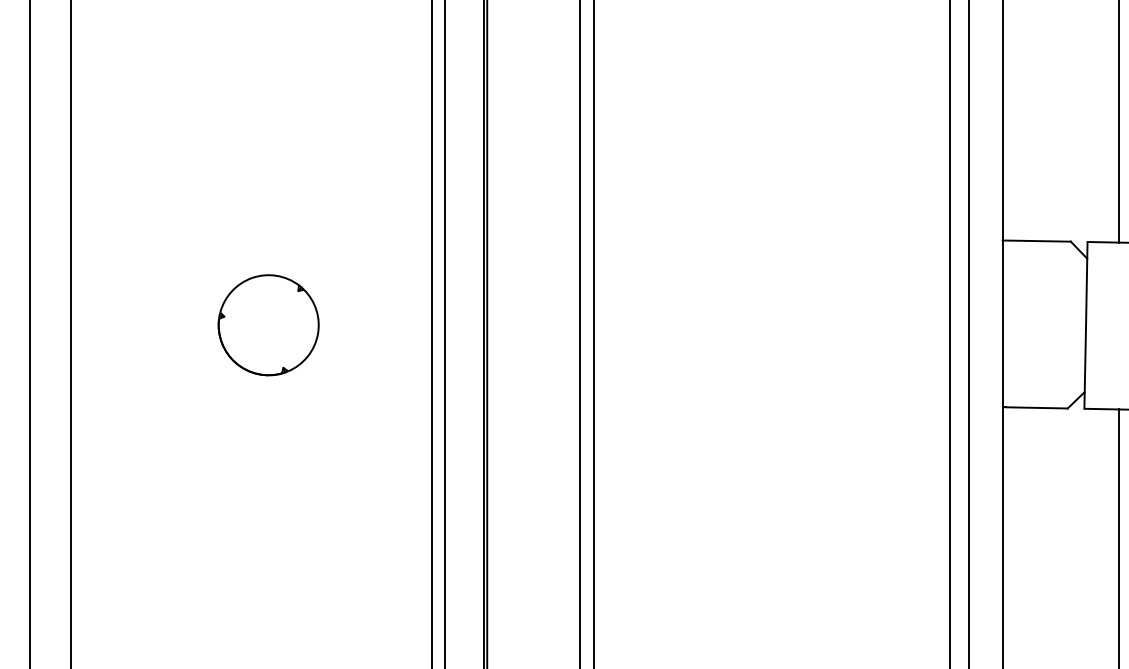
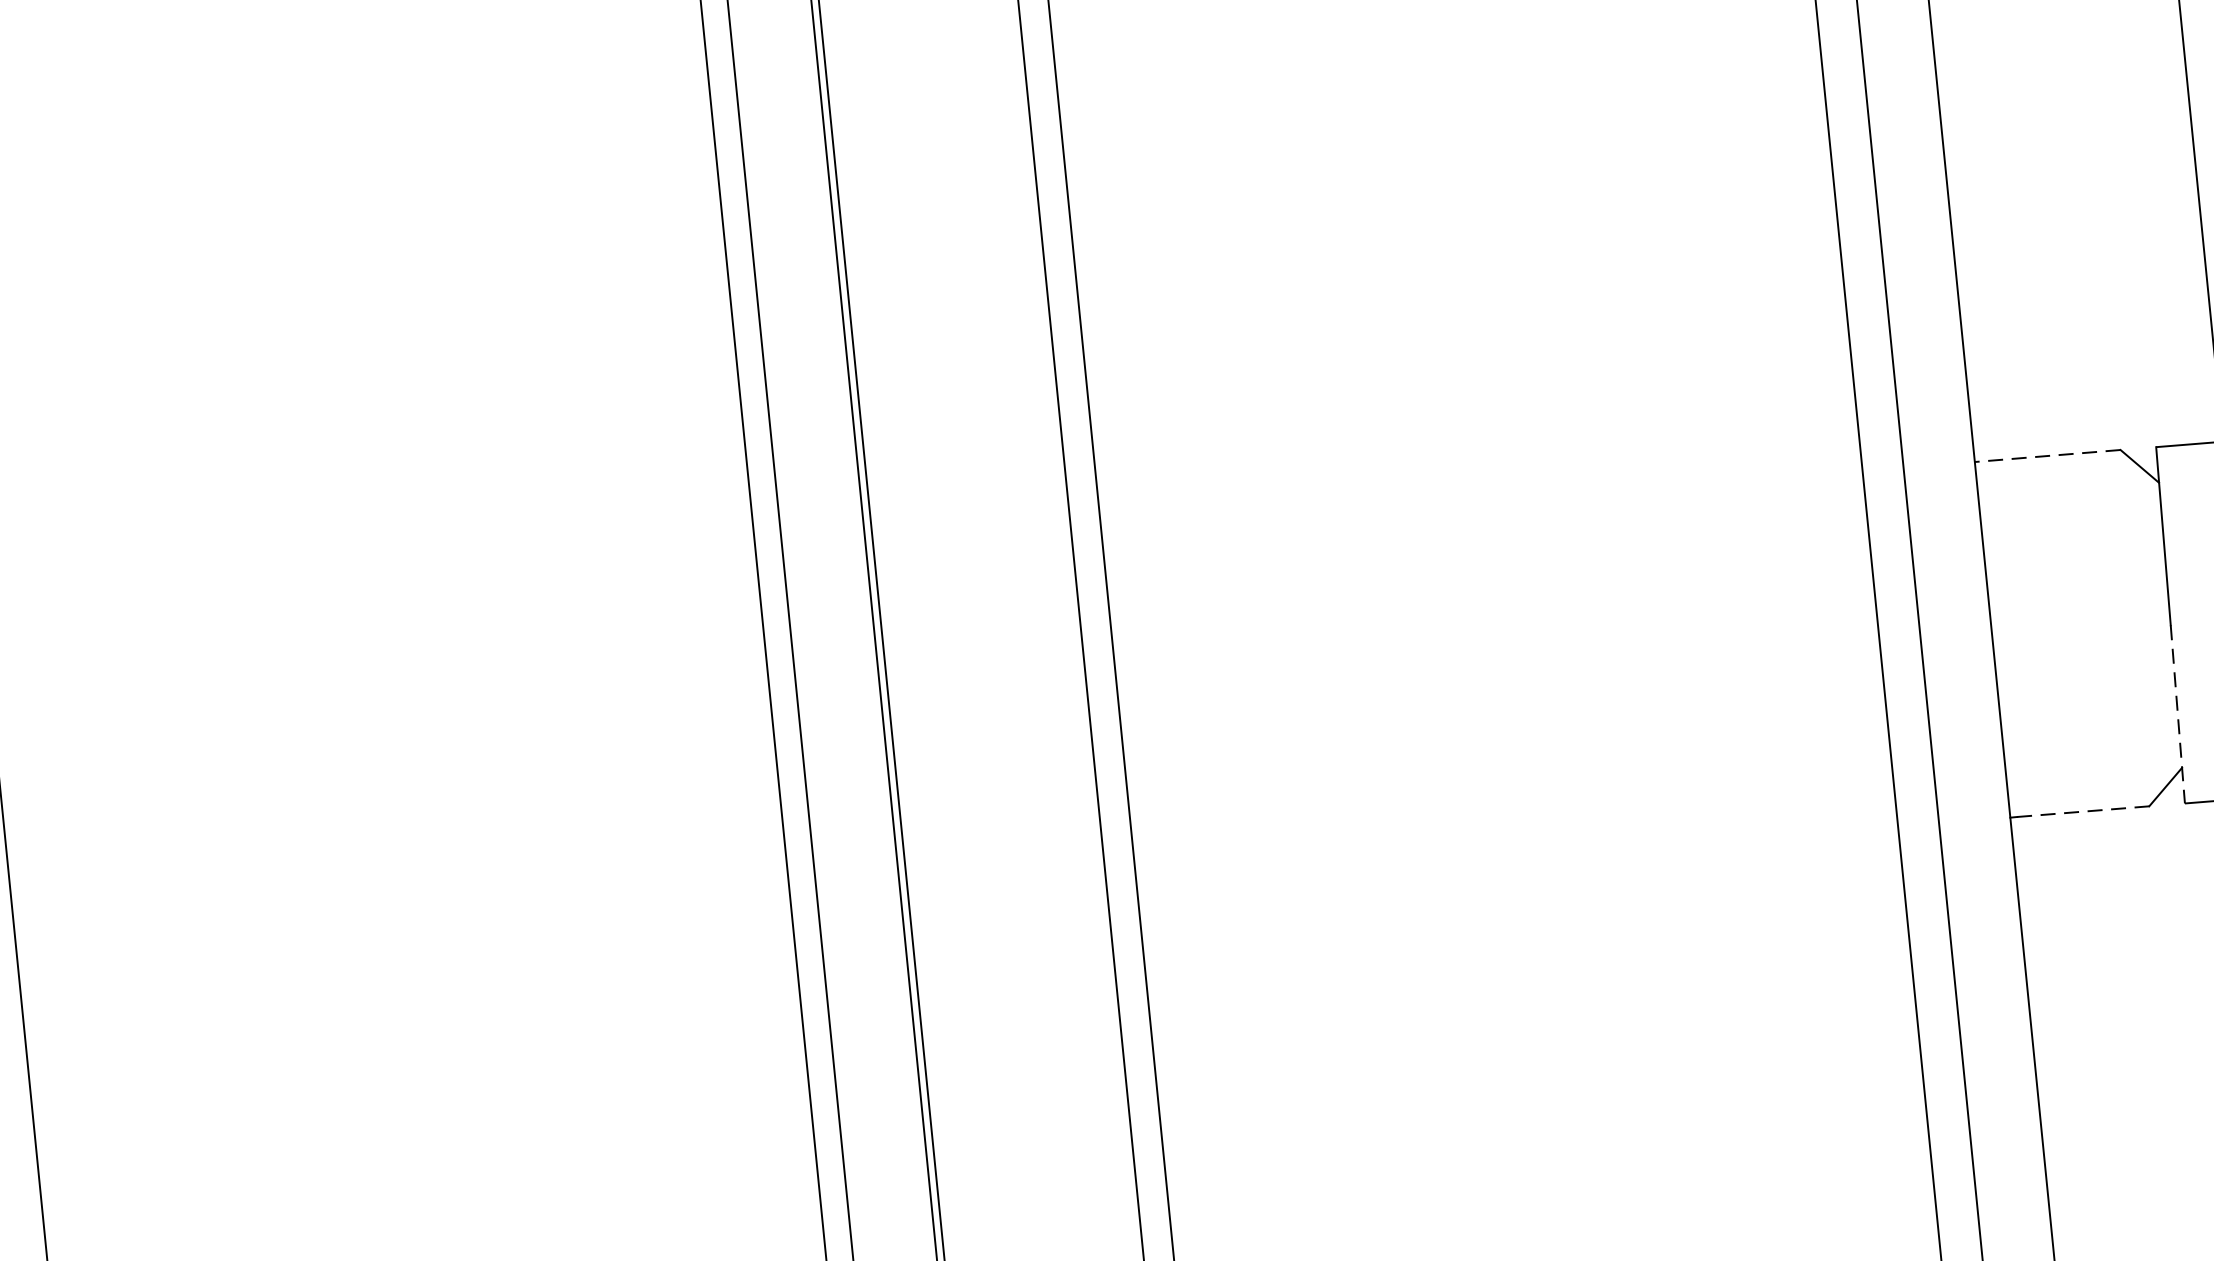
line: (1036, 241) -> (2047, 456), solid -> dashed
part: (268, 325) -> (427, 799), removed
line: (1085, 367) -> (2178, 715), solid -> dashed
line: (1036, 407) -> (2082, 810), solid -> dashed

